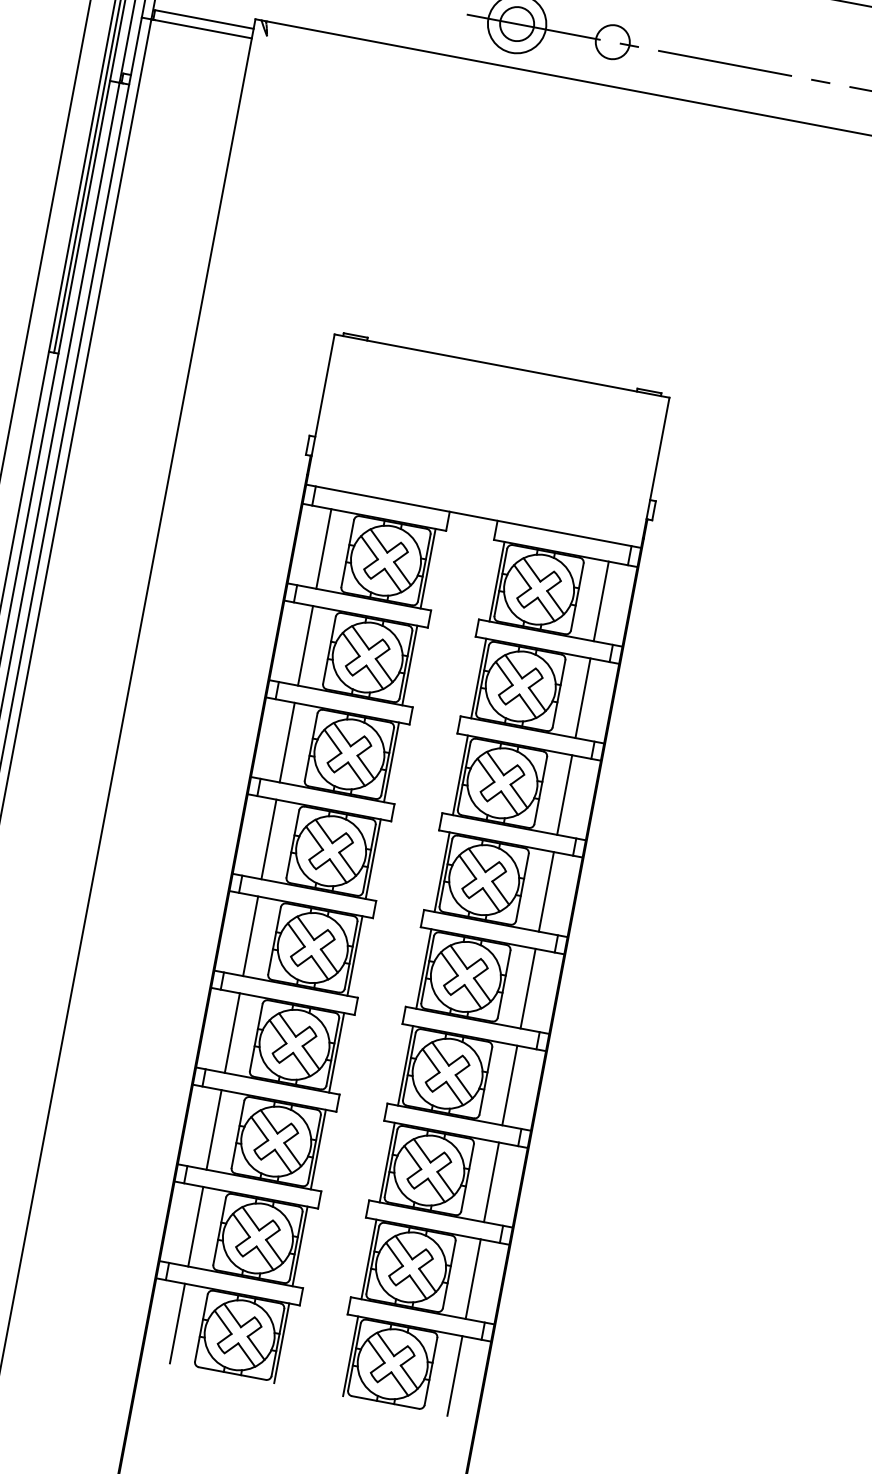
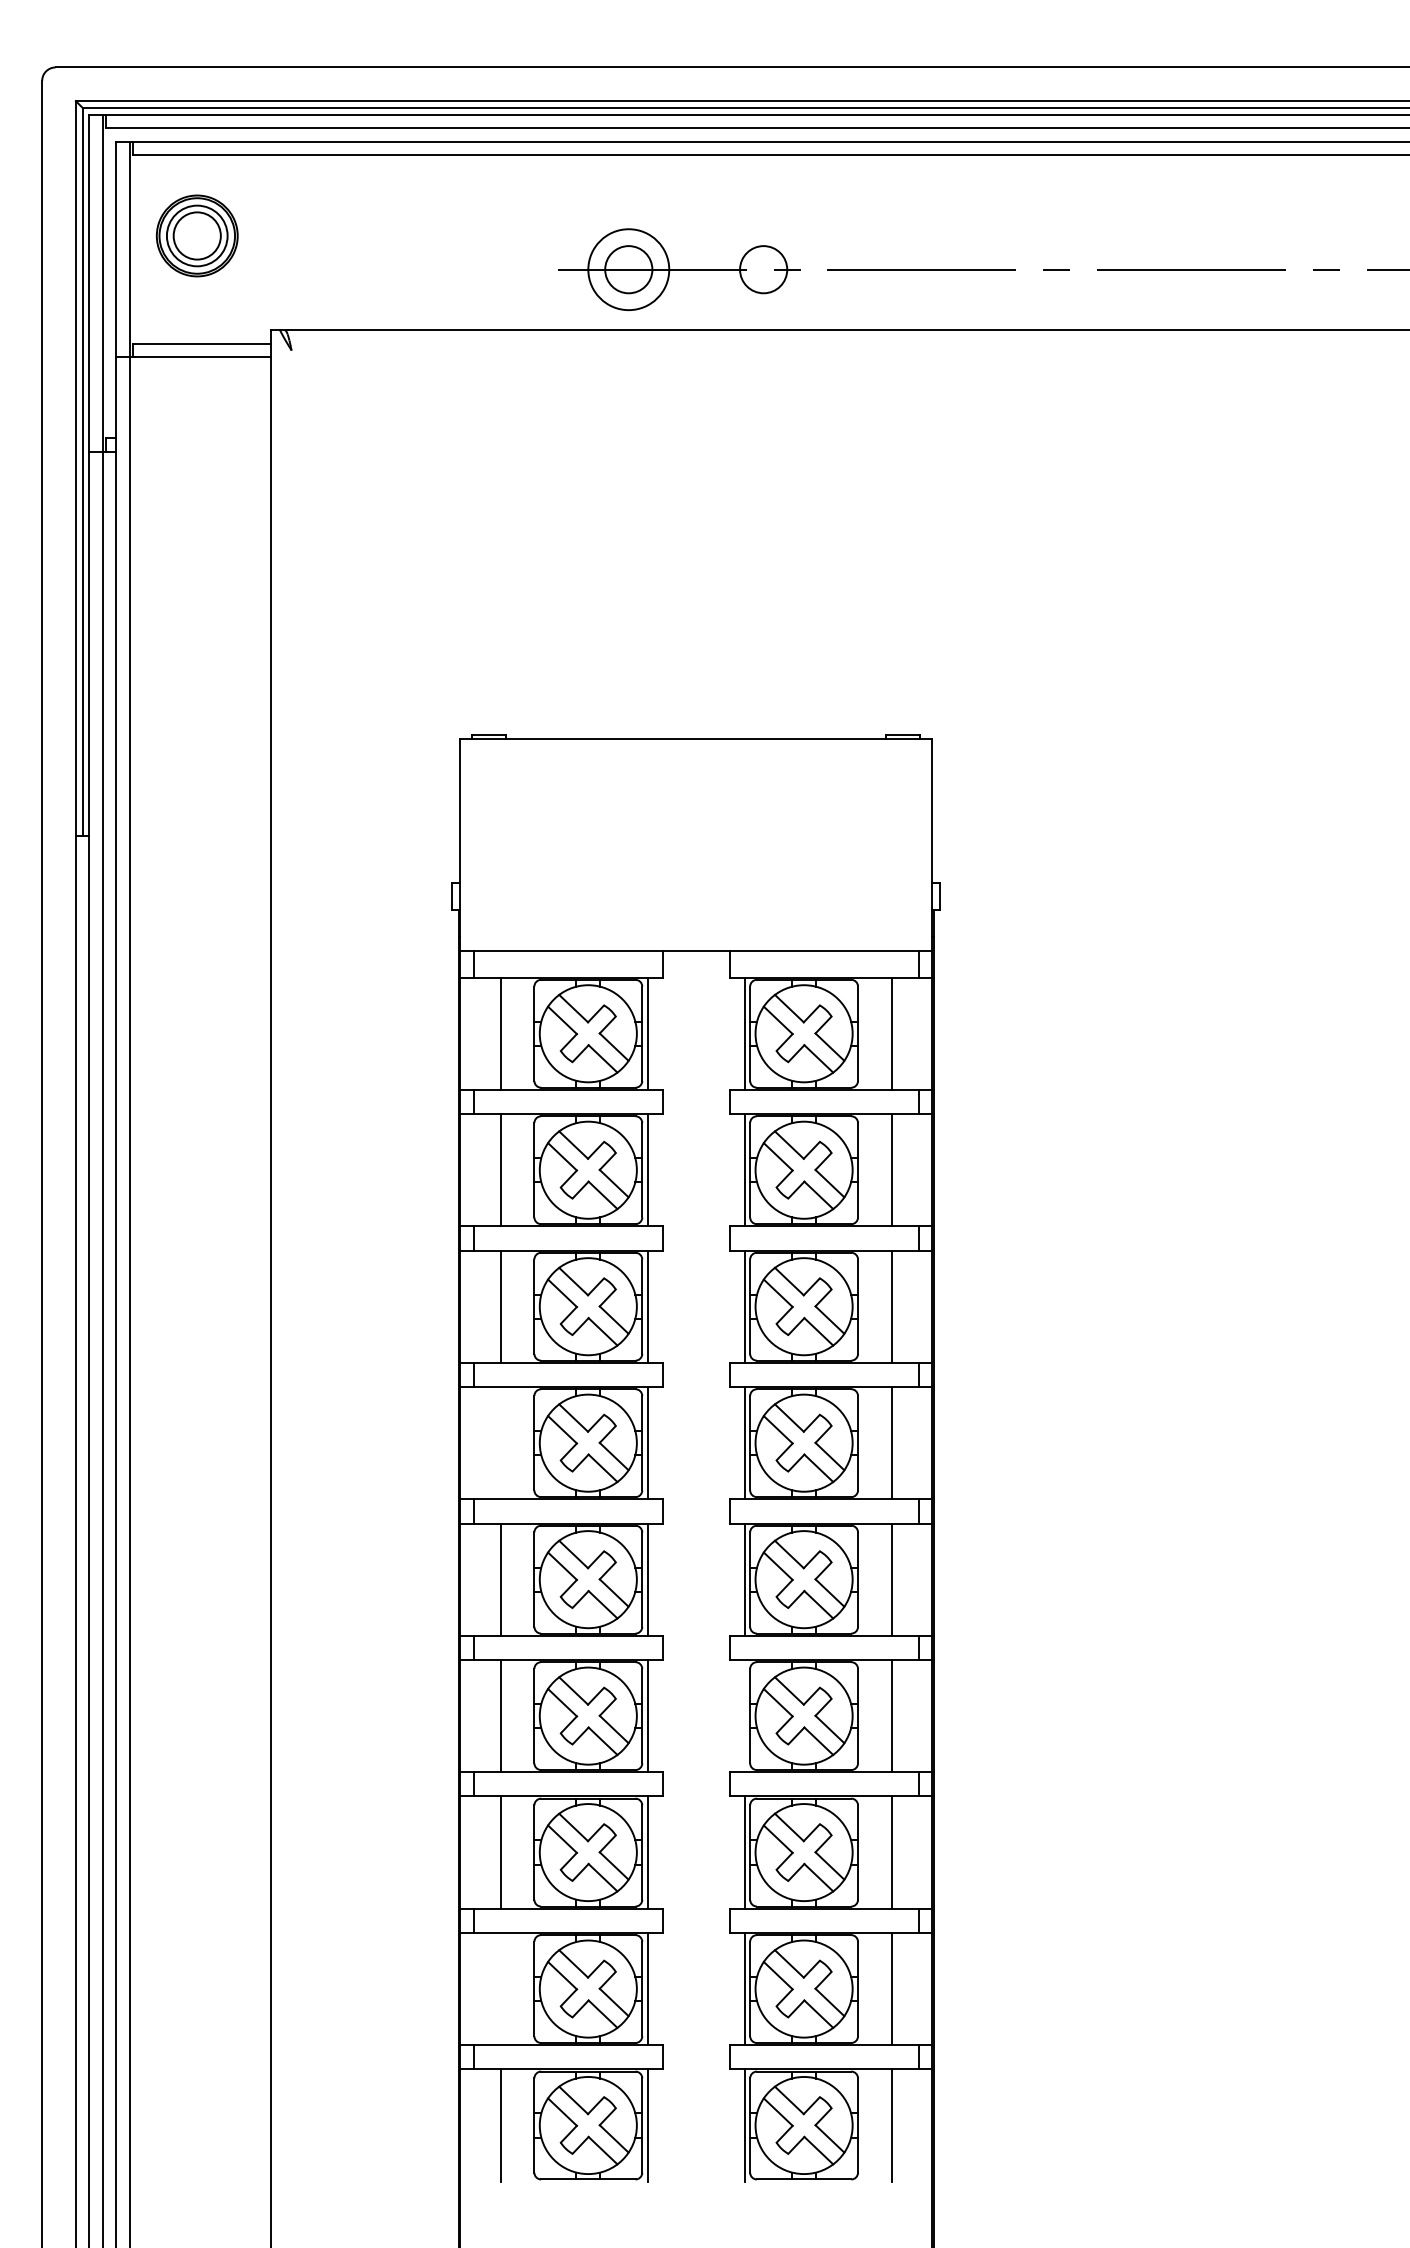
line: (268, 839) -> (500, 1443), removed
line: (405, 1066) -> (744, 1716), removed
line: (195, 1226) -> (500, 1988), removed

